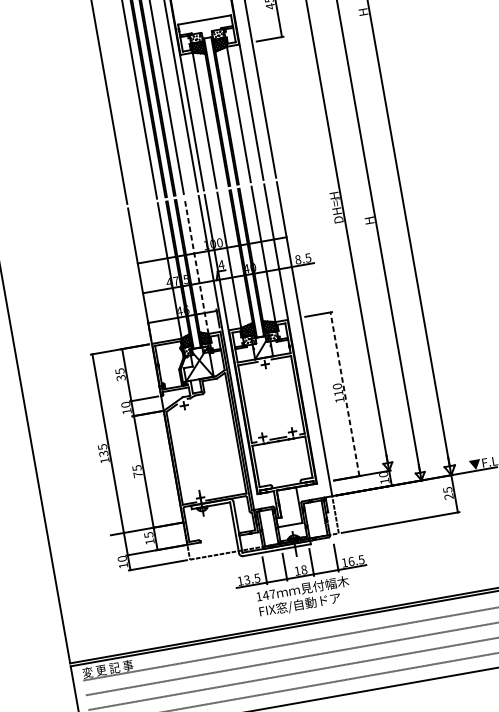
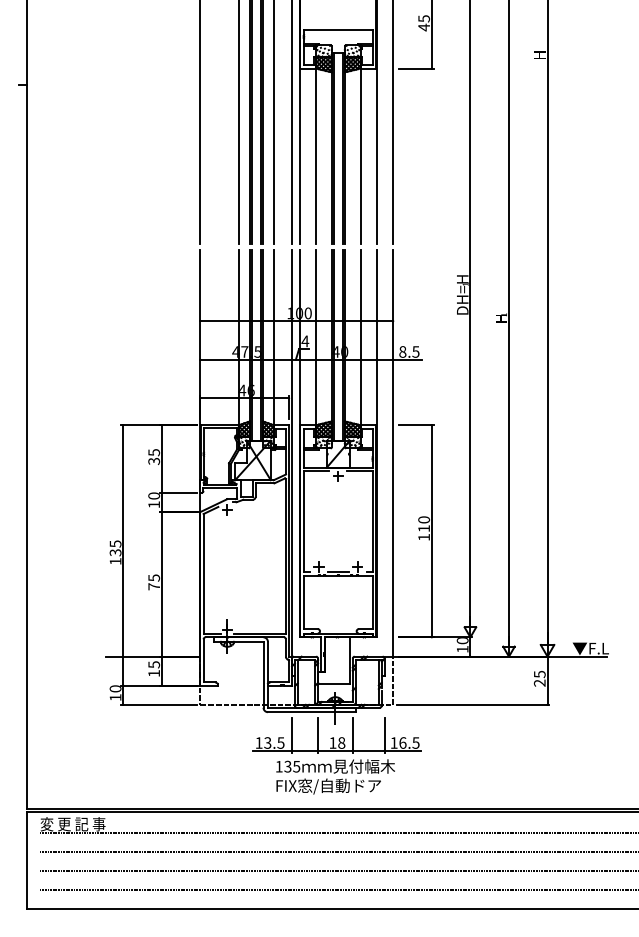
line: (196, 266) -> (273, 337), dashed -> solid
line: (344, 393) -> (431, 530), dashed -> solid
text: (269, 594) -> (292, 766), 147 -> 135

